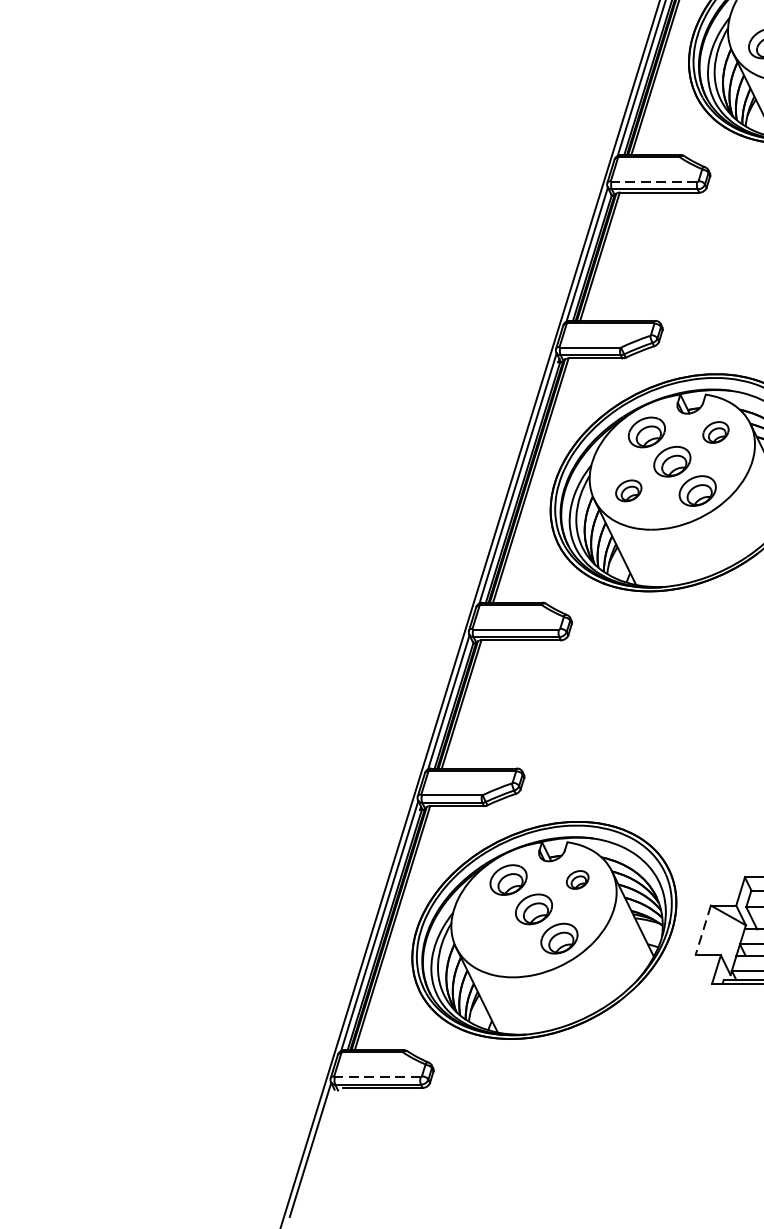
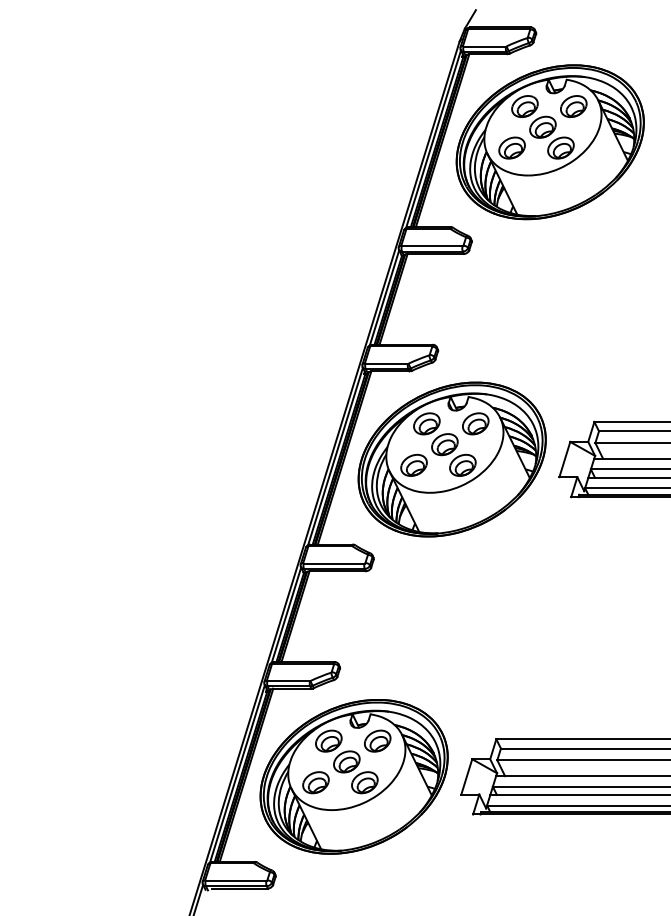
line: (653, 182) -> (431, 246), dashed -> solid
part: (715, 431) -> (475, 423), size x1.43
part: (628, 489) -> (413, 464), size x1.43
part: (577, 879) -> (377, 740), size x1.67
line: (702, 931) -> (466, 777), dashed -> solid
part: (489, 938) -> (315, 782), added
line: (376, 1076) -> (235, 880), dashed -> solid

